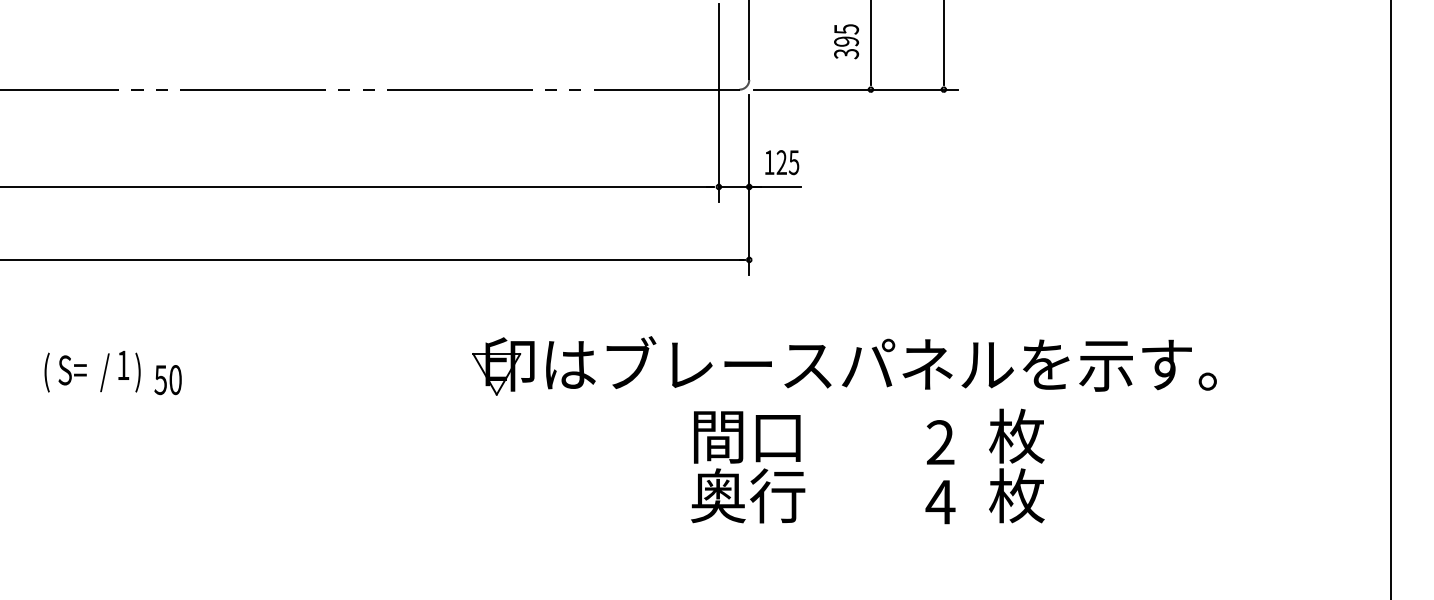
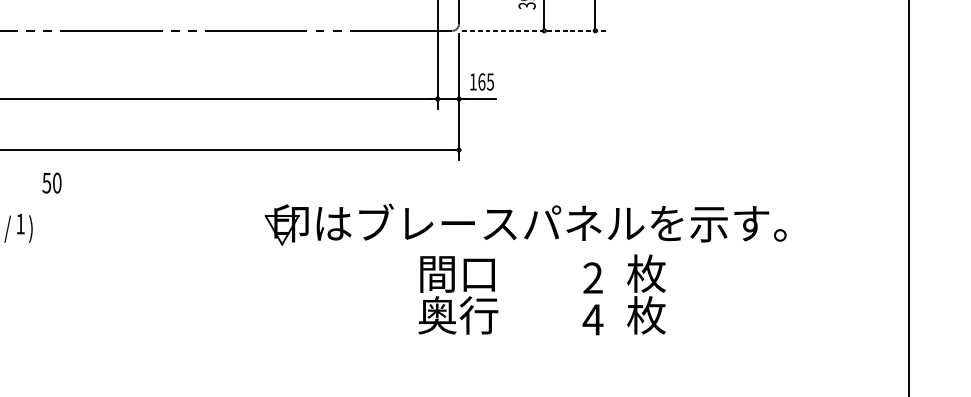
line: (856, 89) -> (534, 30), solid -> dashed
text: (781, 162) -> (481, 81), 125 -> 165
text: (167, 380) -> (51, 183), moved

